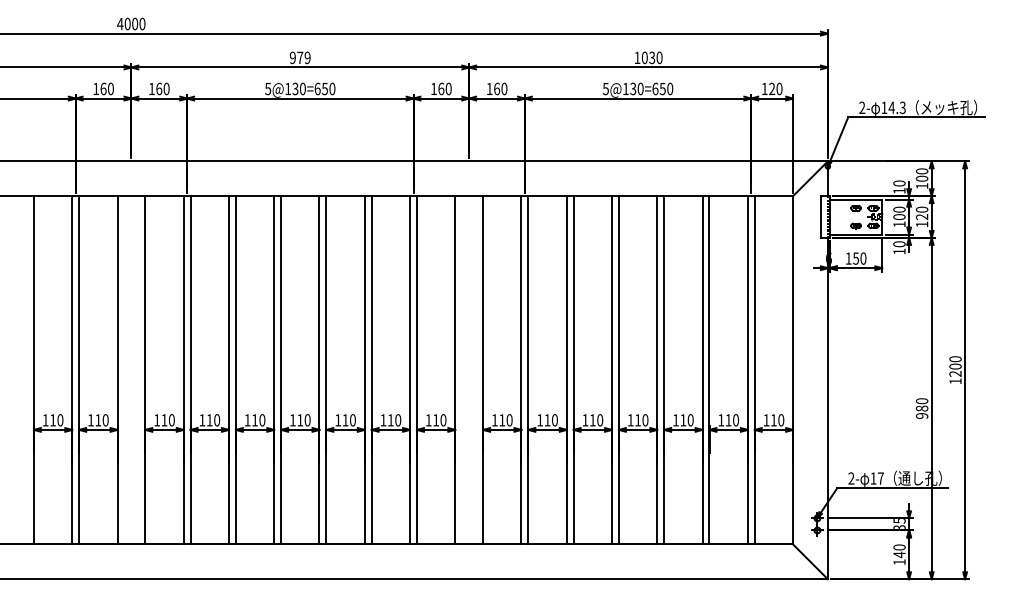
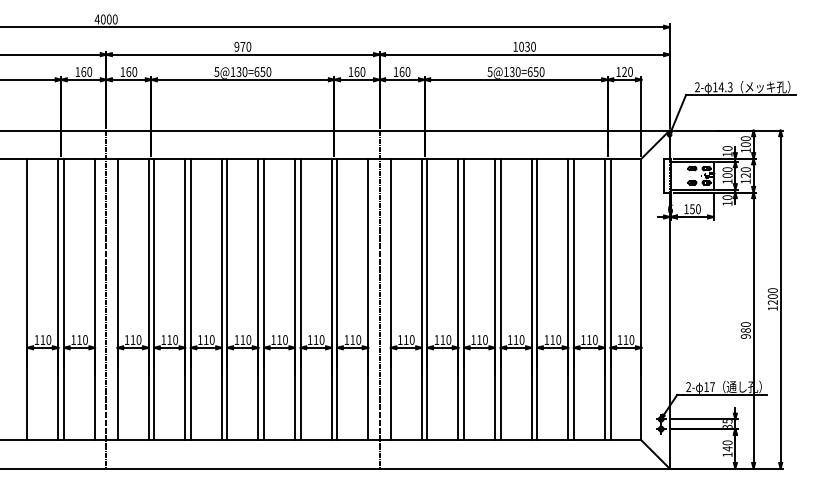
text: (307, 57) -> (248, 46), 979 -> 970
line: (131, 370) -> (106, 299), added
line: (469, 370) -> (379, 299), added

